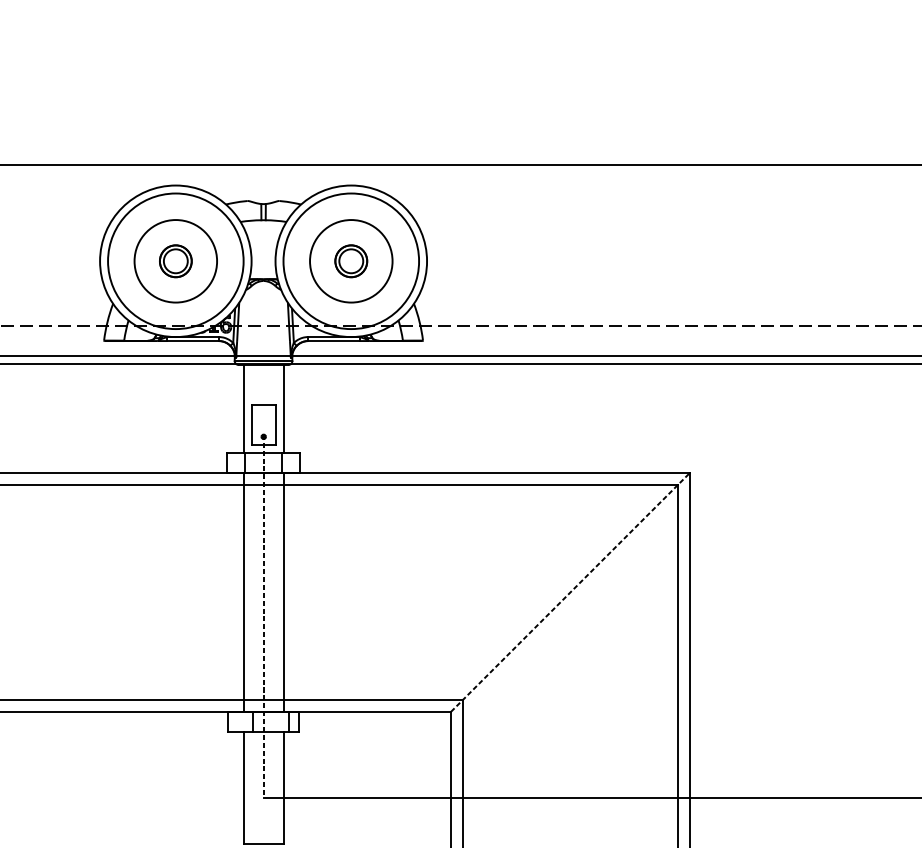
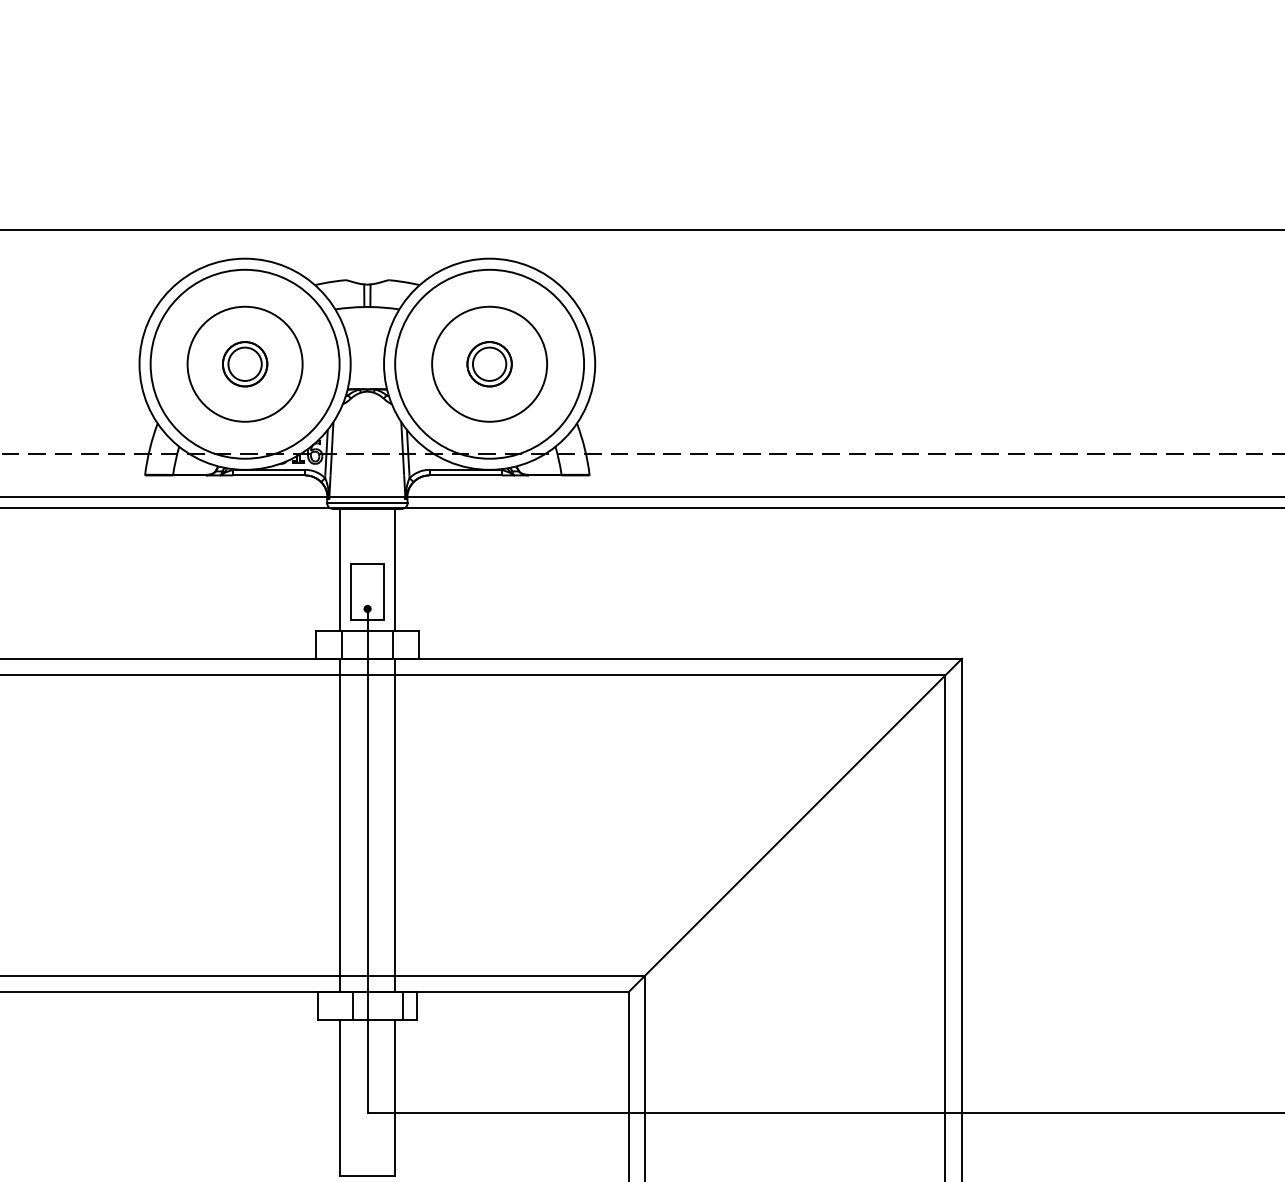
line: (570, 592) -> (795, 825), dashed -> solid
line: (263, 616) -> (367, 859), dashed -> solid

